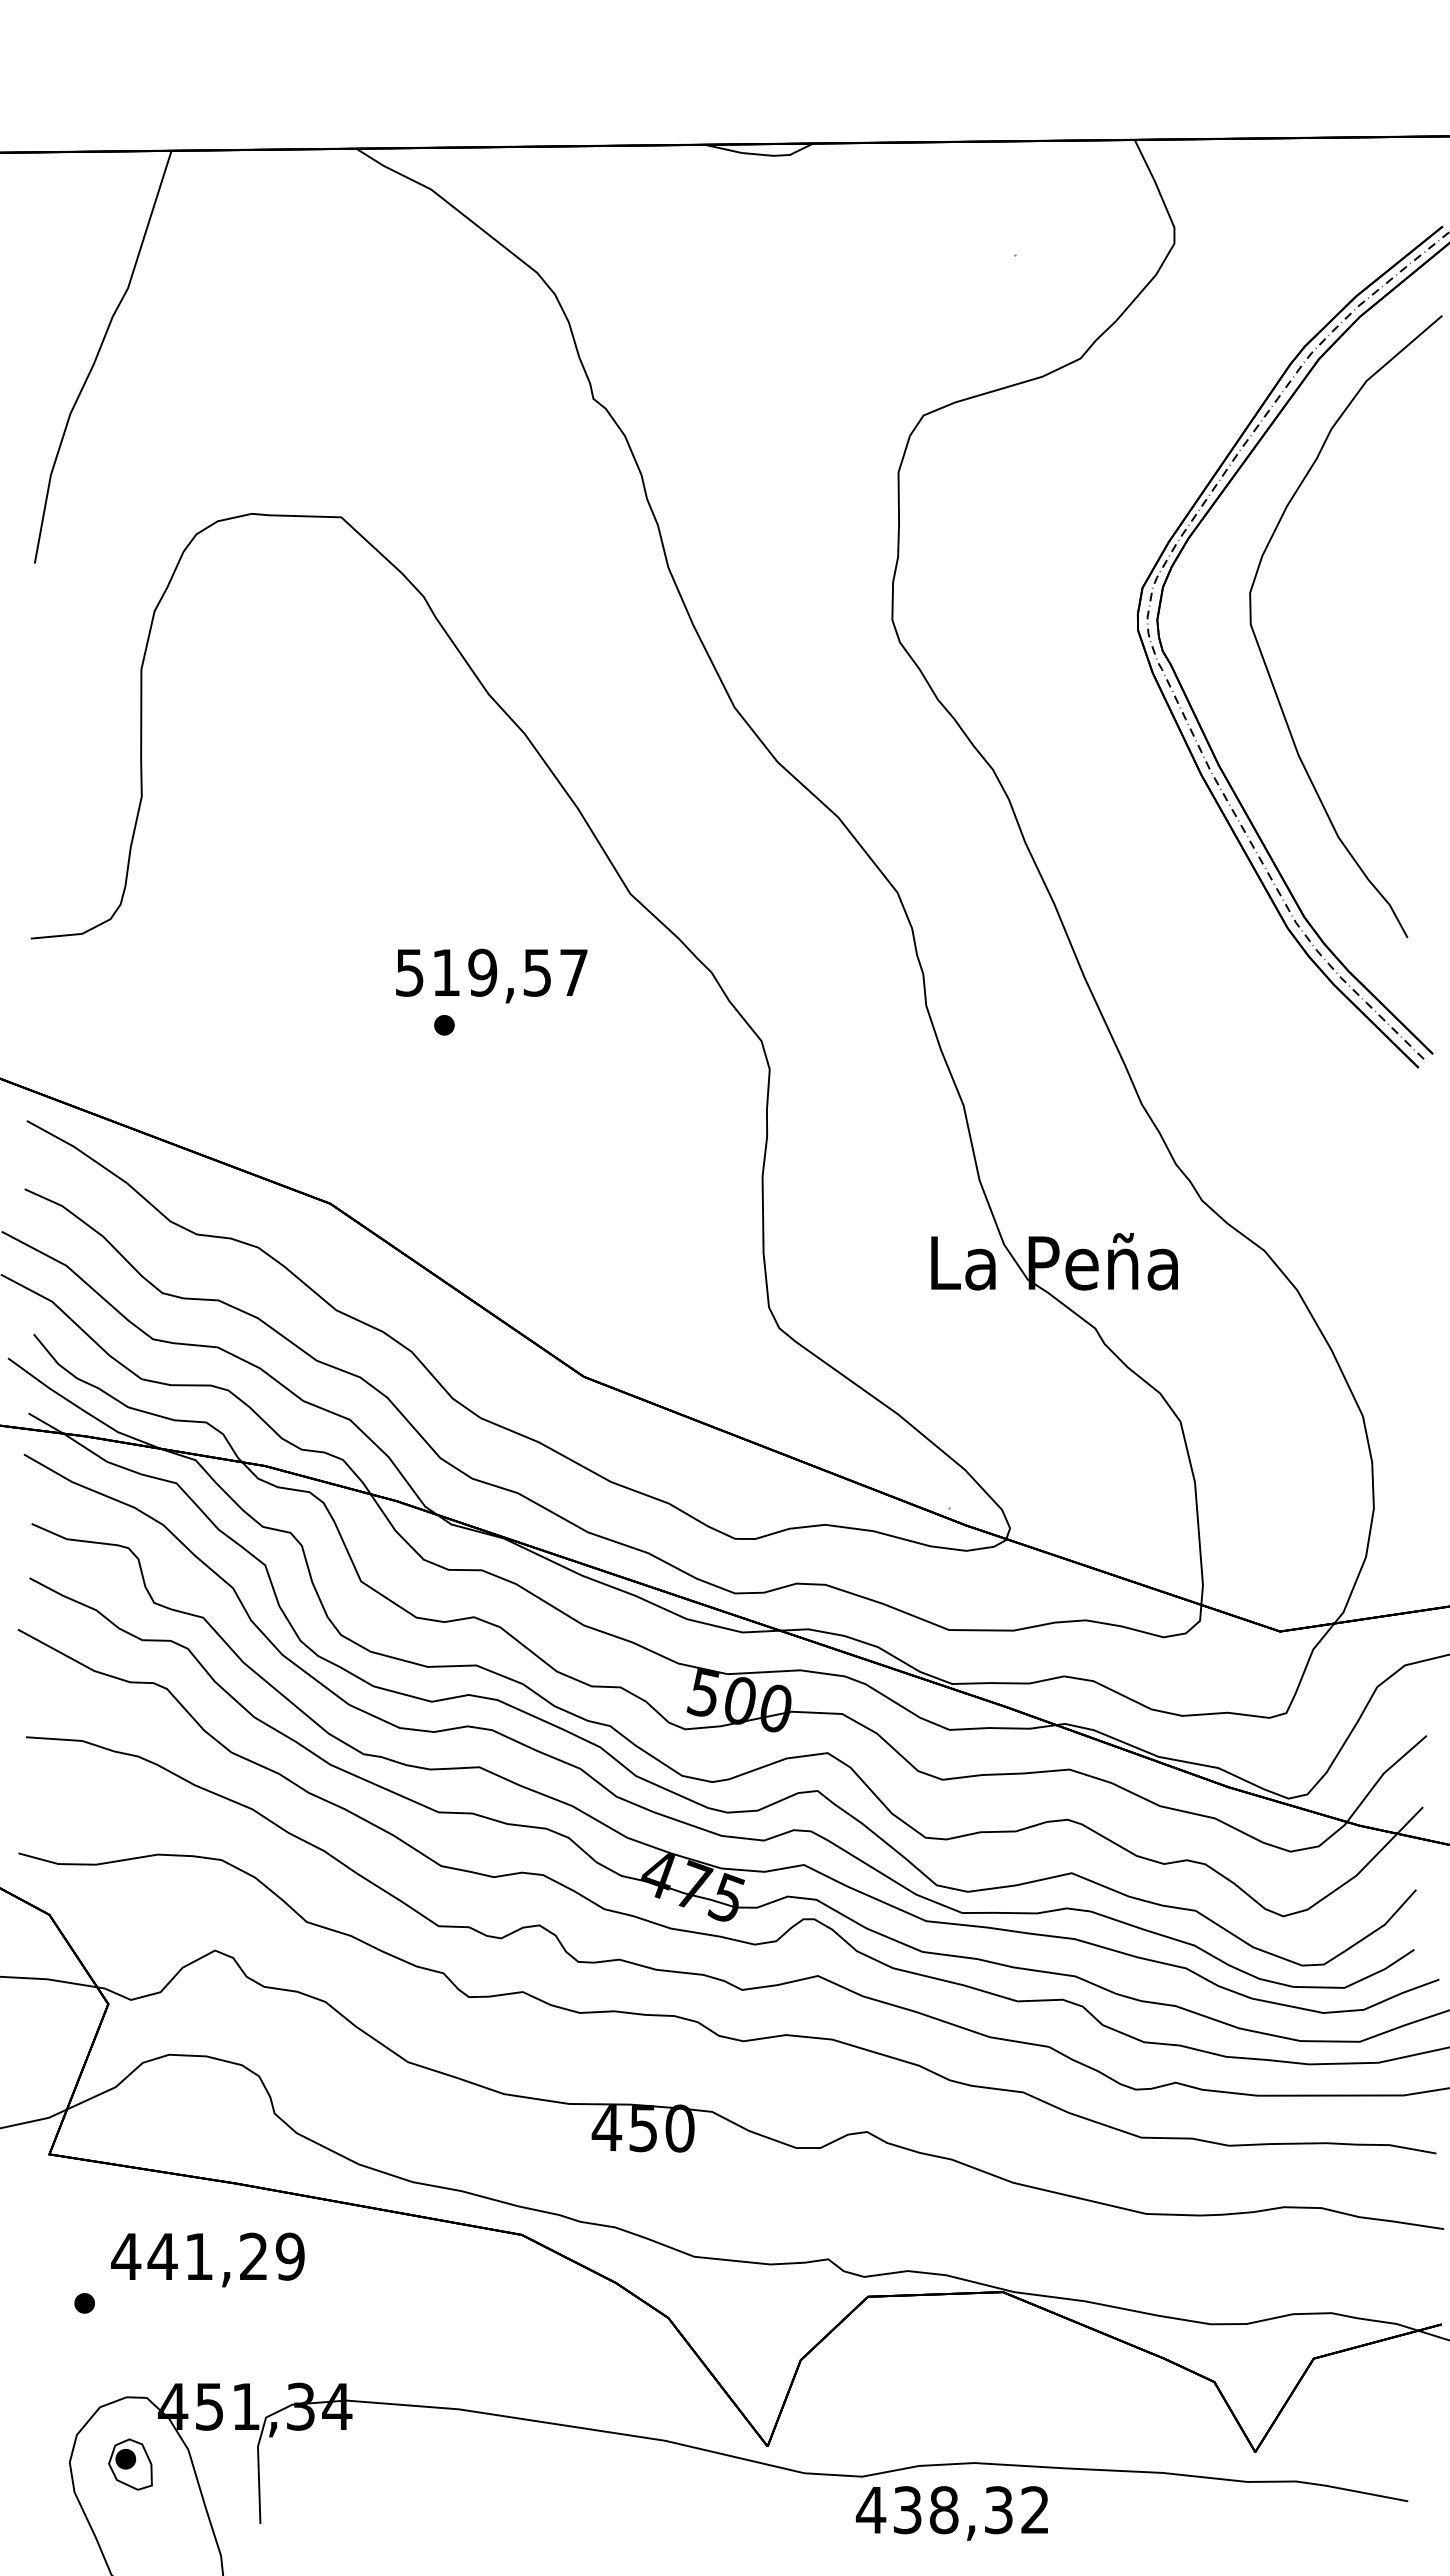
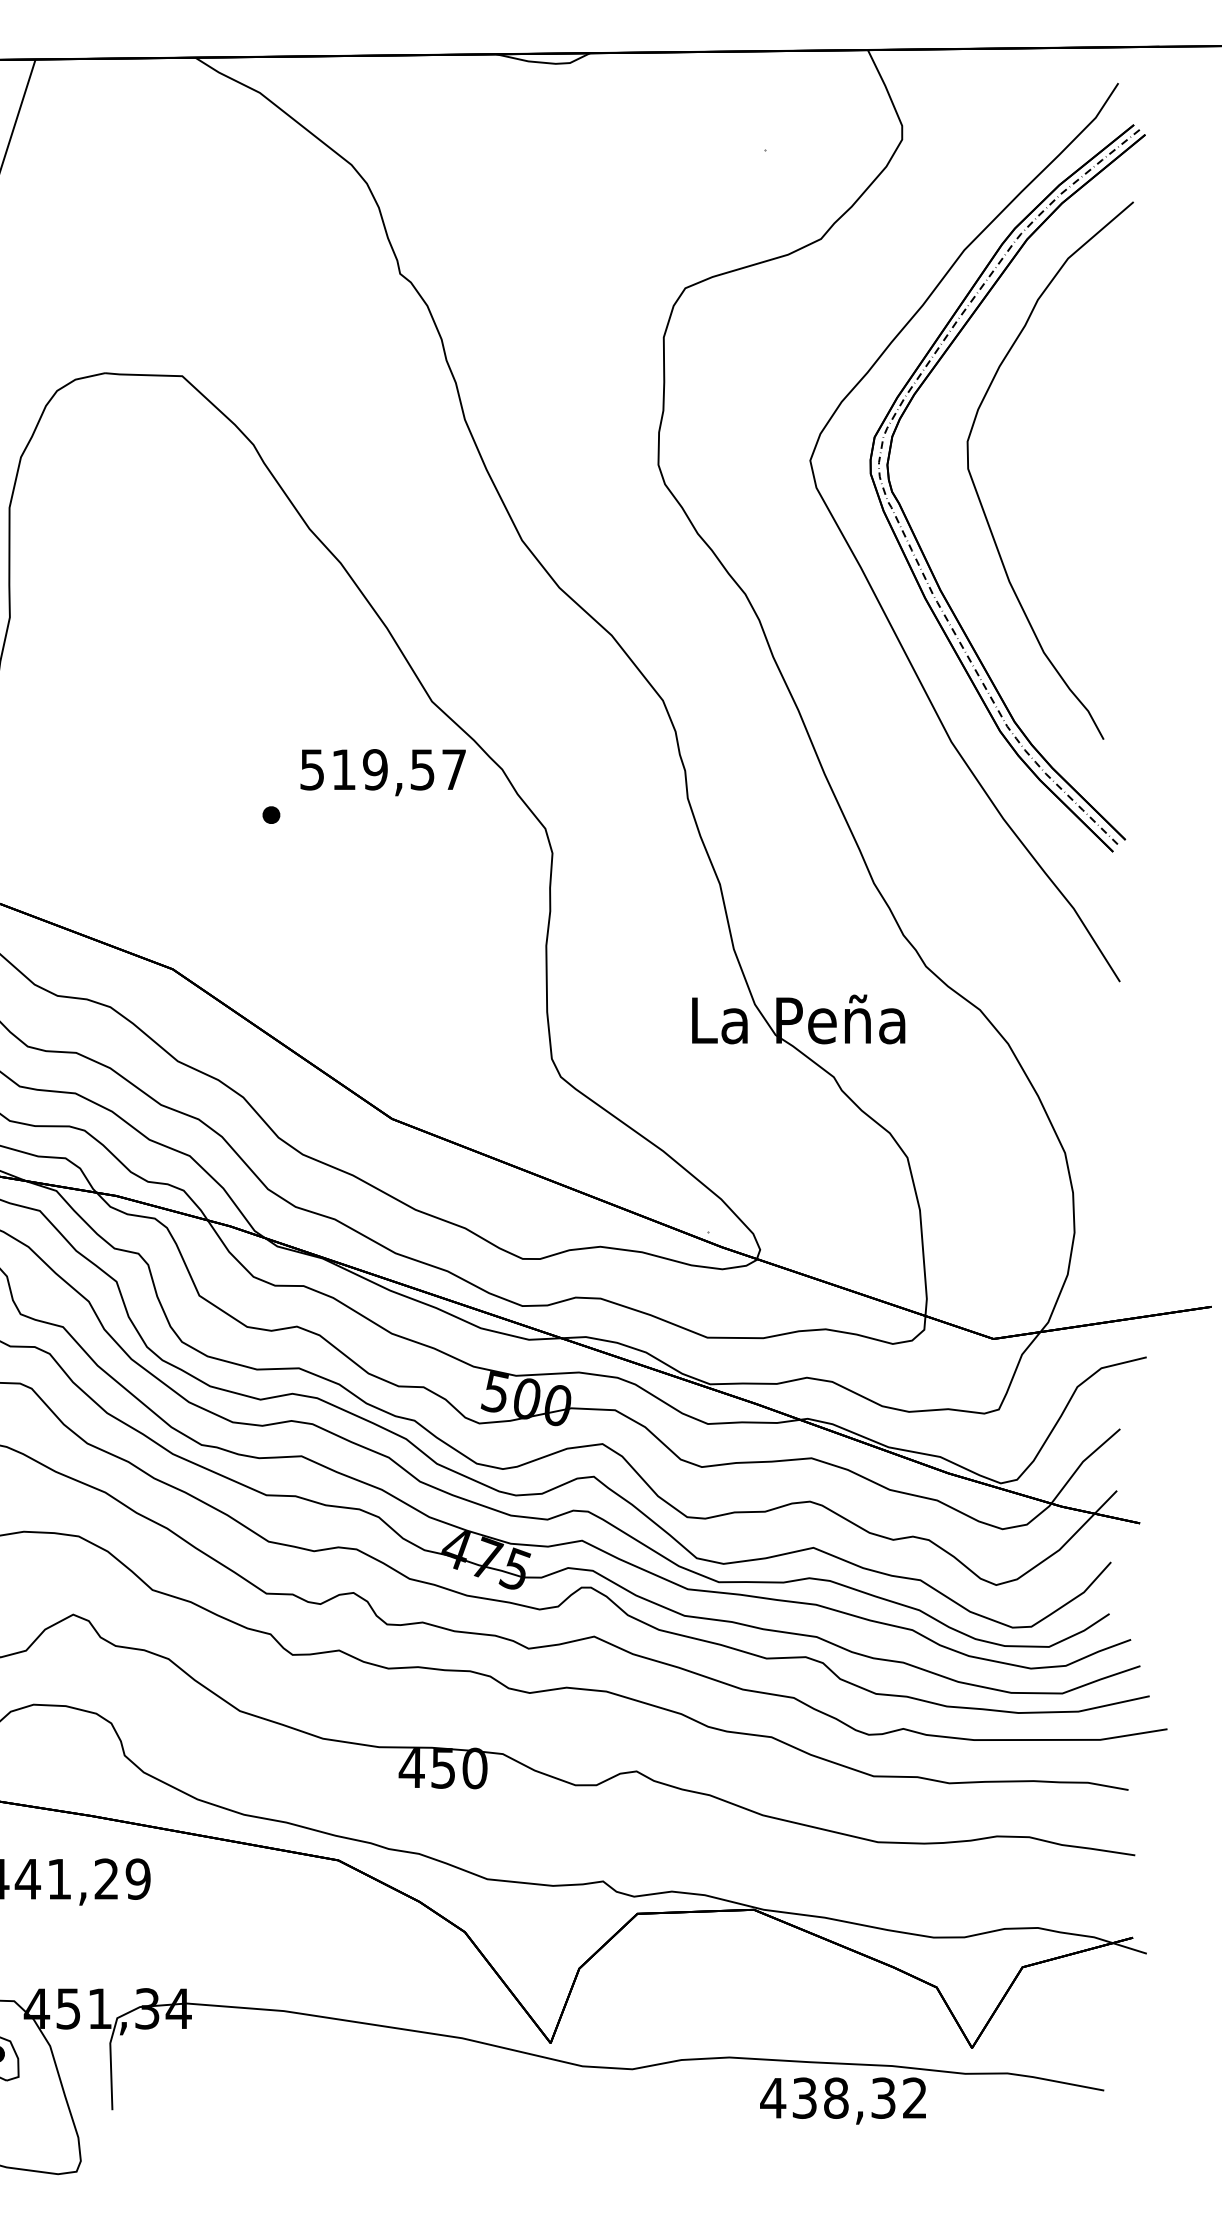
curve: (1135, 753) -> (868, 580), added
text: (491, 975) -> (382, 772), moved
text: (951, 2513) -> (842, 2101), moved

